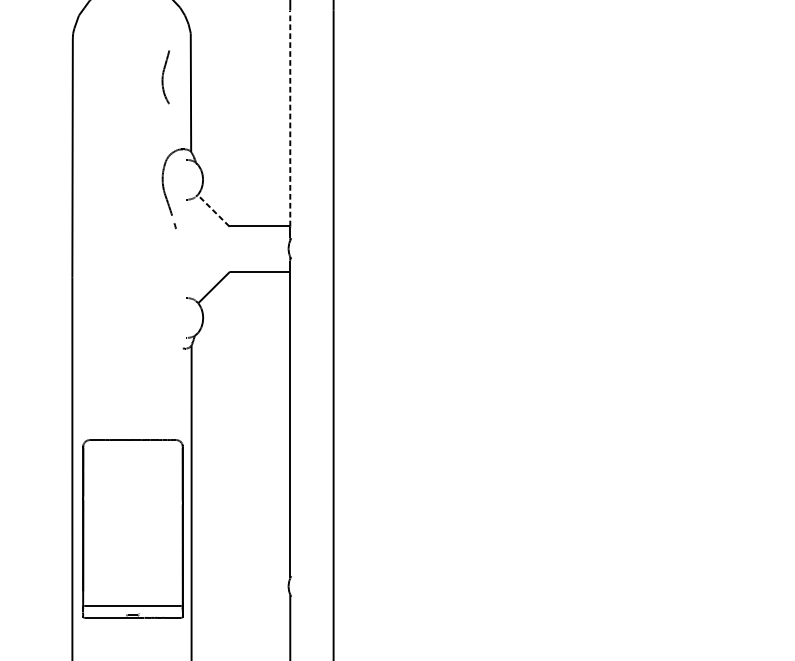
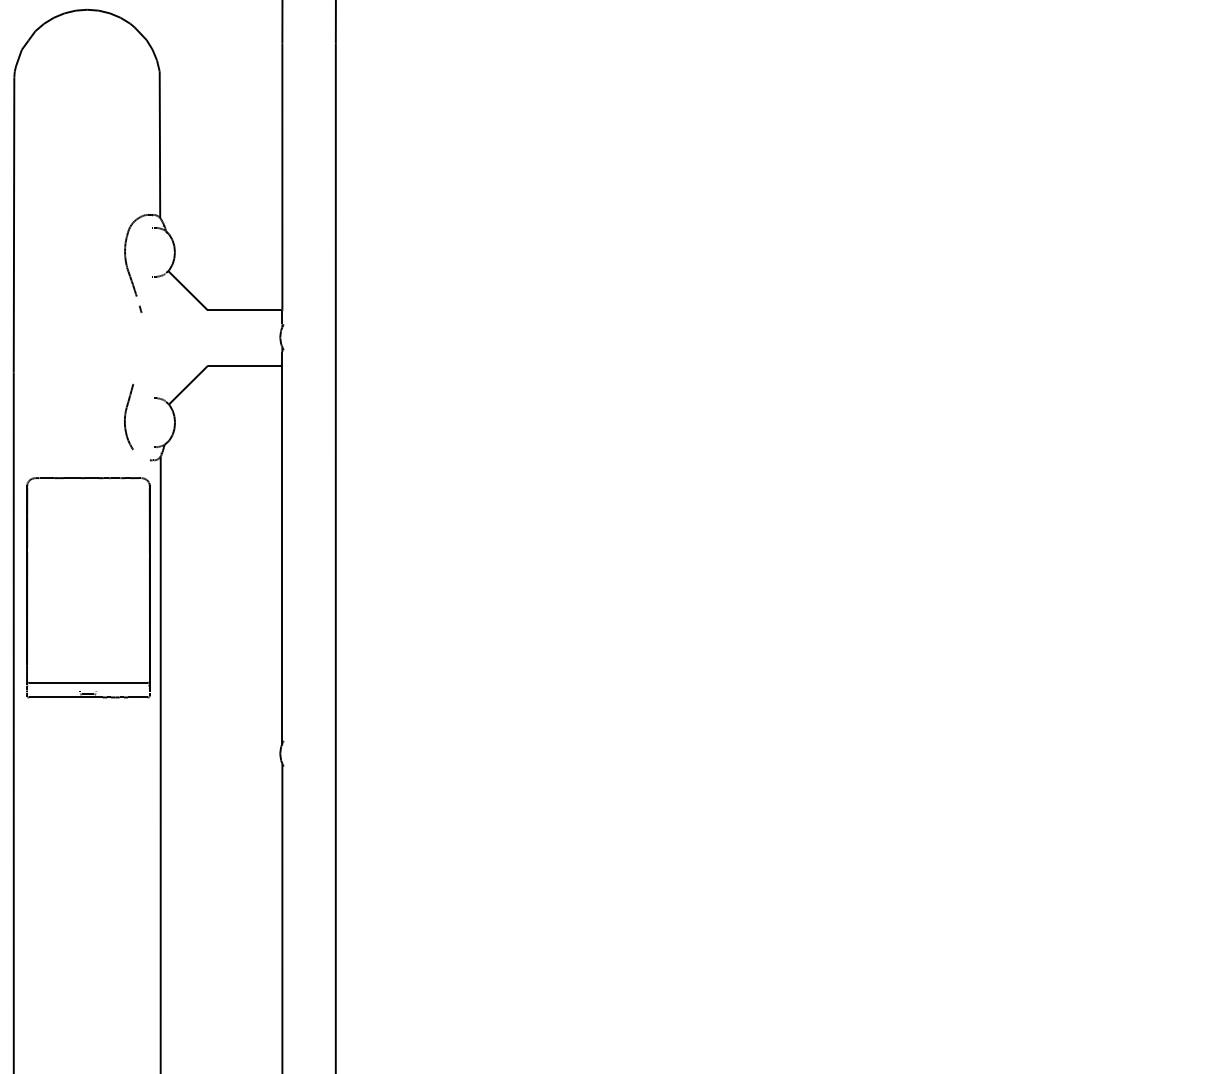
part: (166, 76) -> (129, 416), moved
line: (290, 118) -> (282, 176), dashed -> solid
line: (213, 210) -> (187, 290), dashed -> solid
part: (133, 528) -> (88, 587), moved

